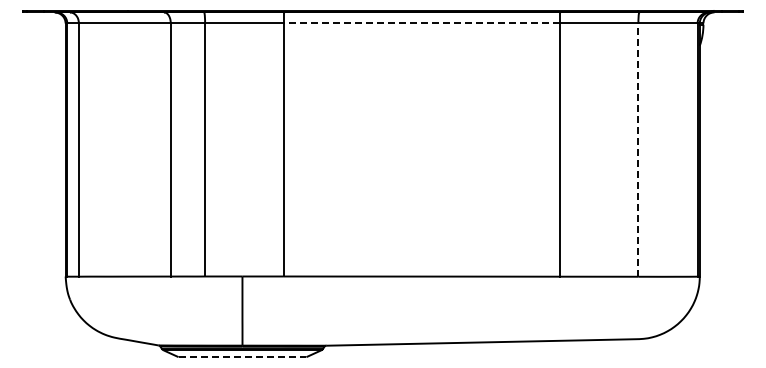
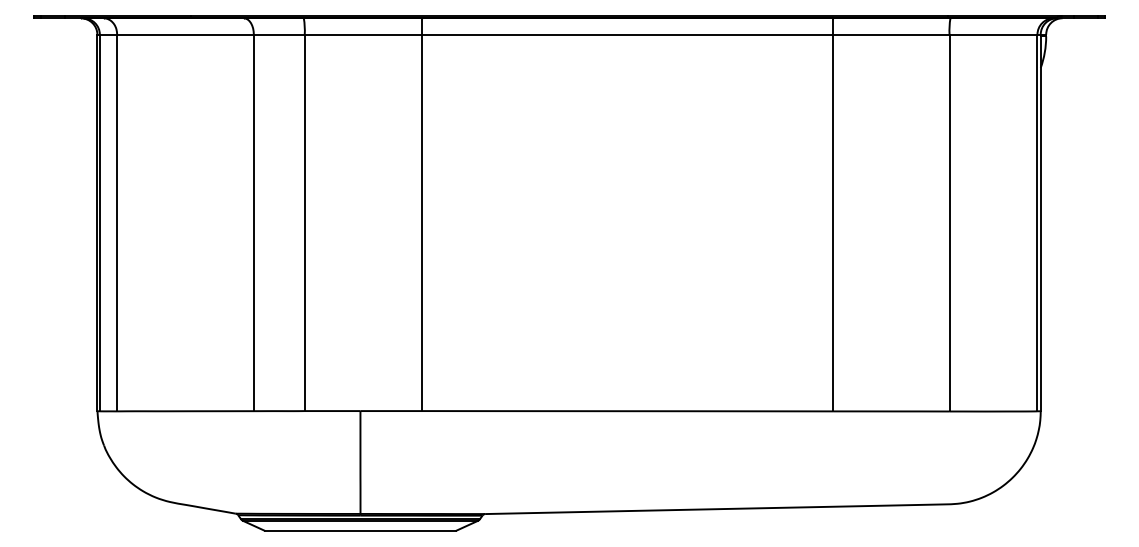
line: (421, 23) -> (626, 34), dashed -> solid
line: (638, 150) -> (949, 223), dashed -> solid
line: (242, 357) -> (360, 531), dashed -> solid

